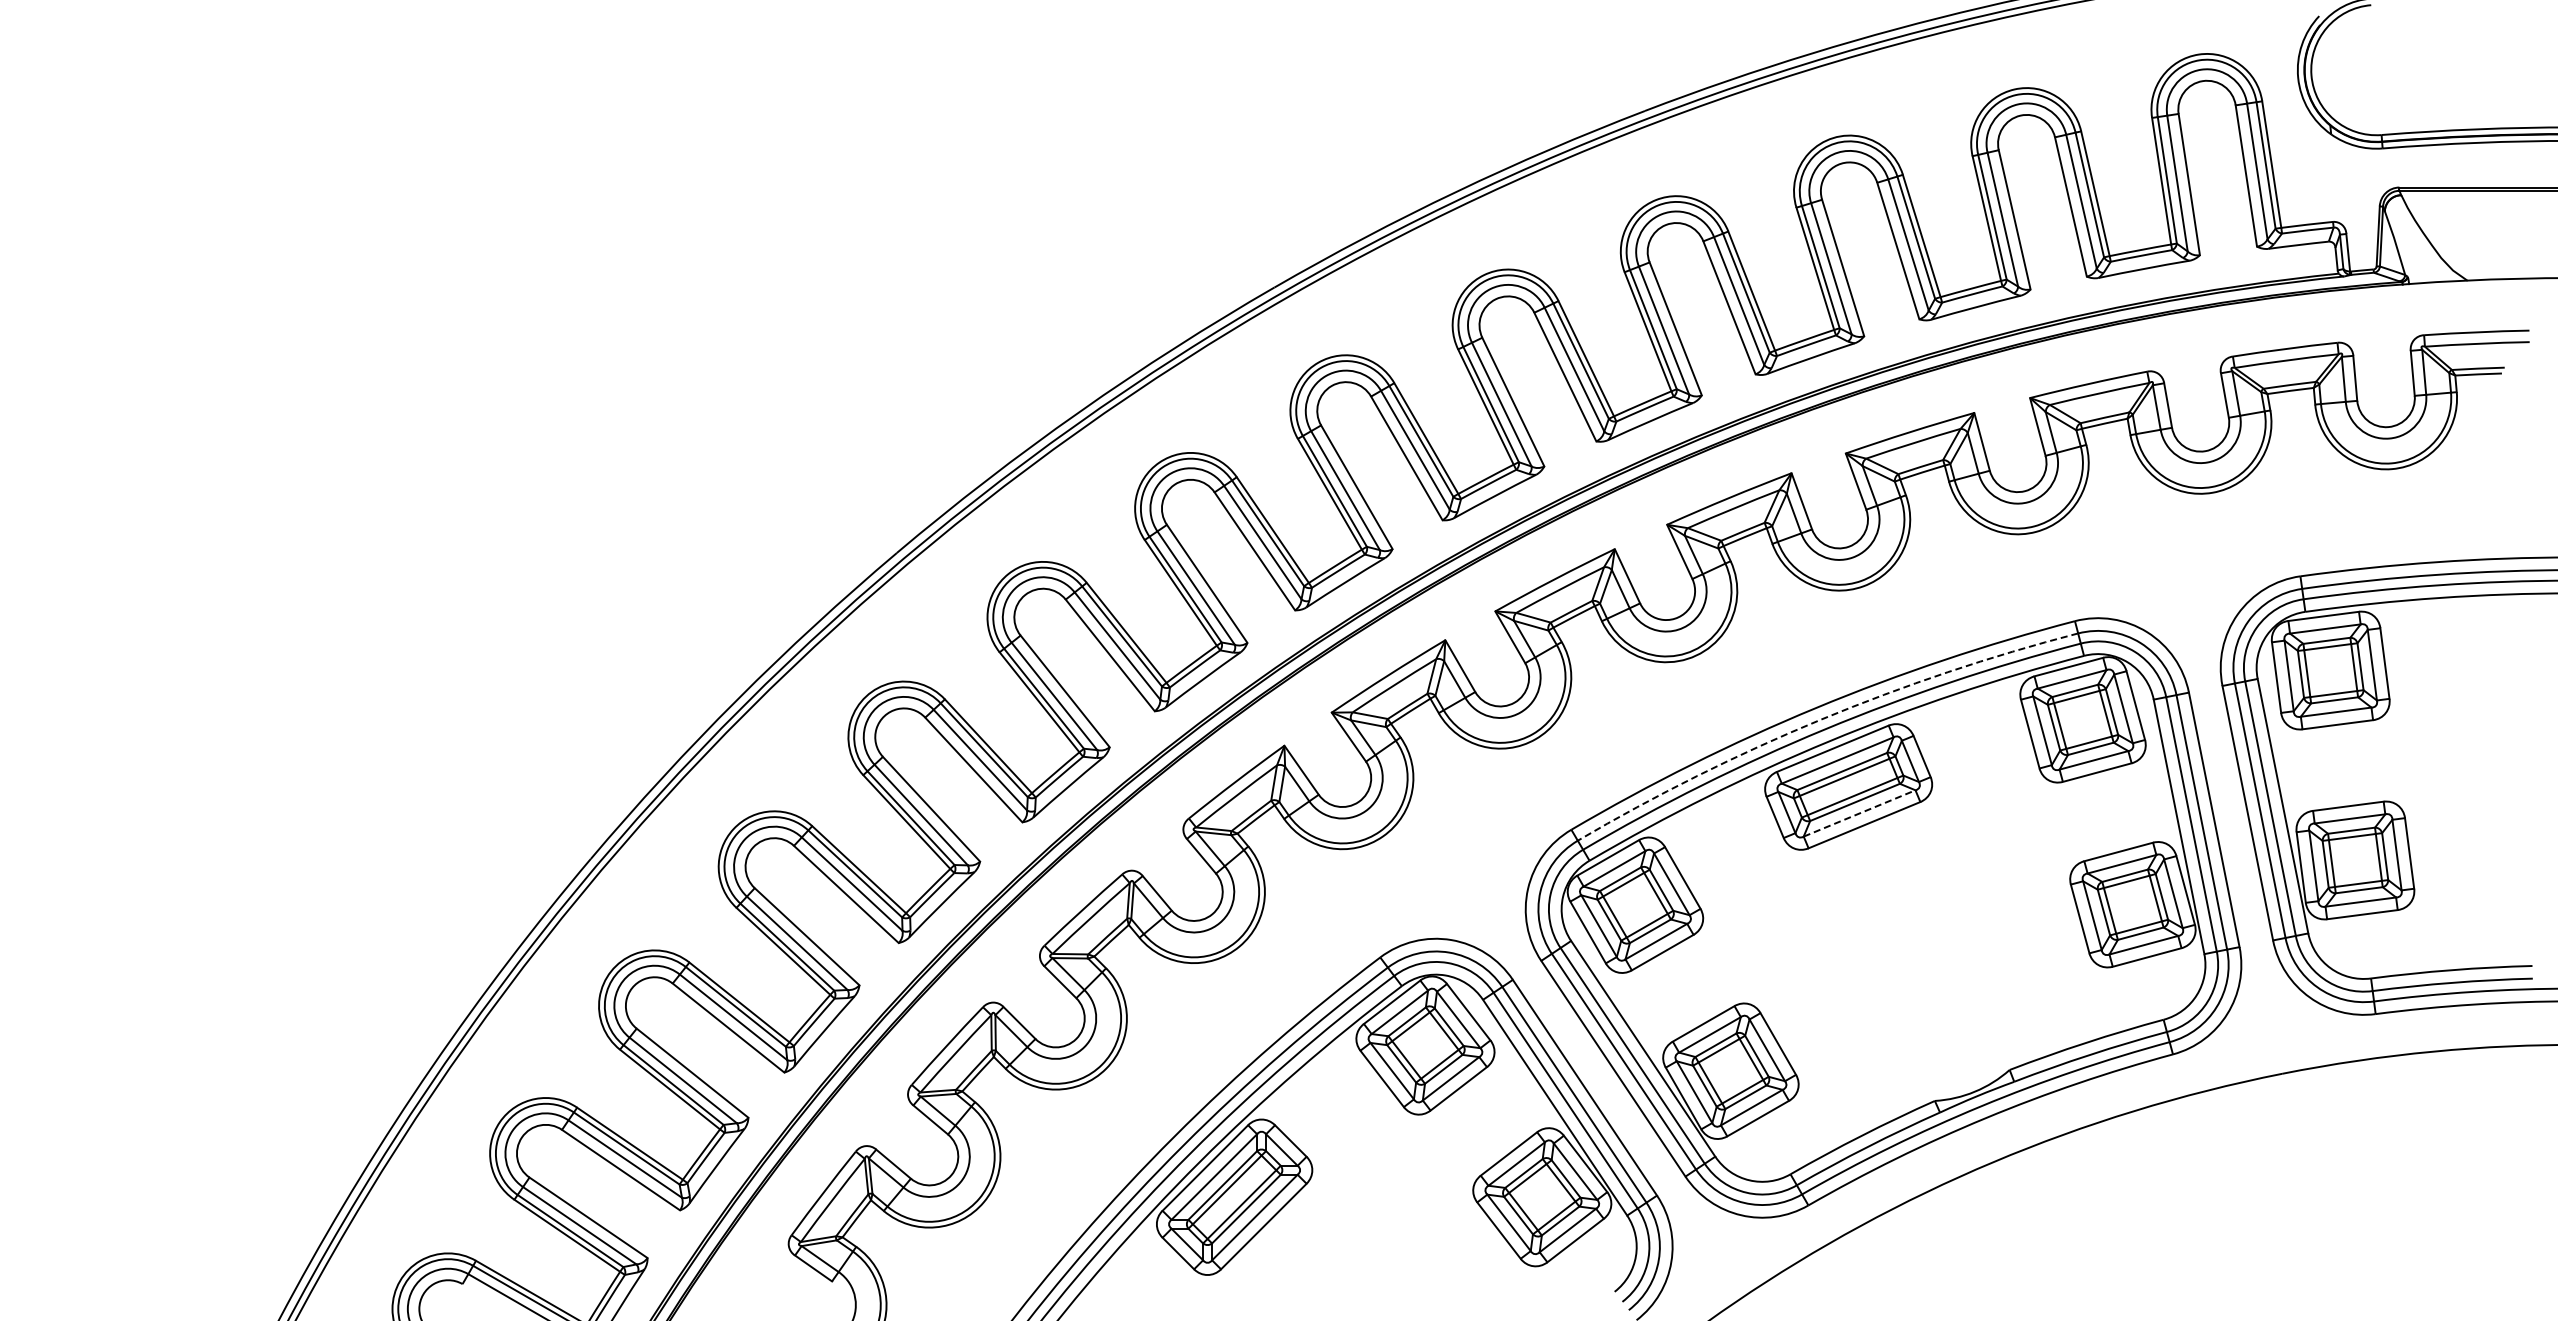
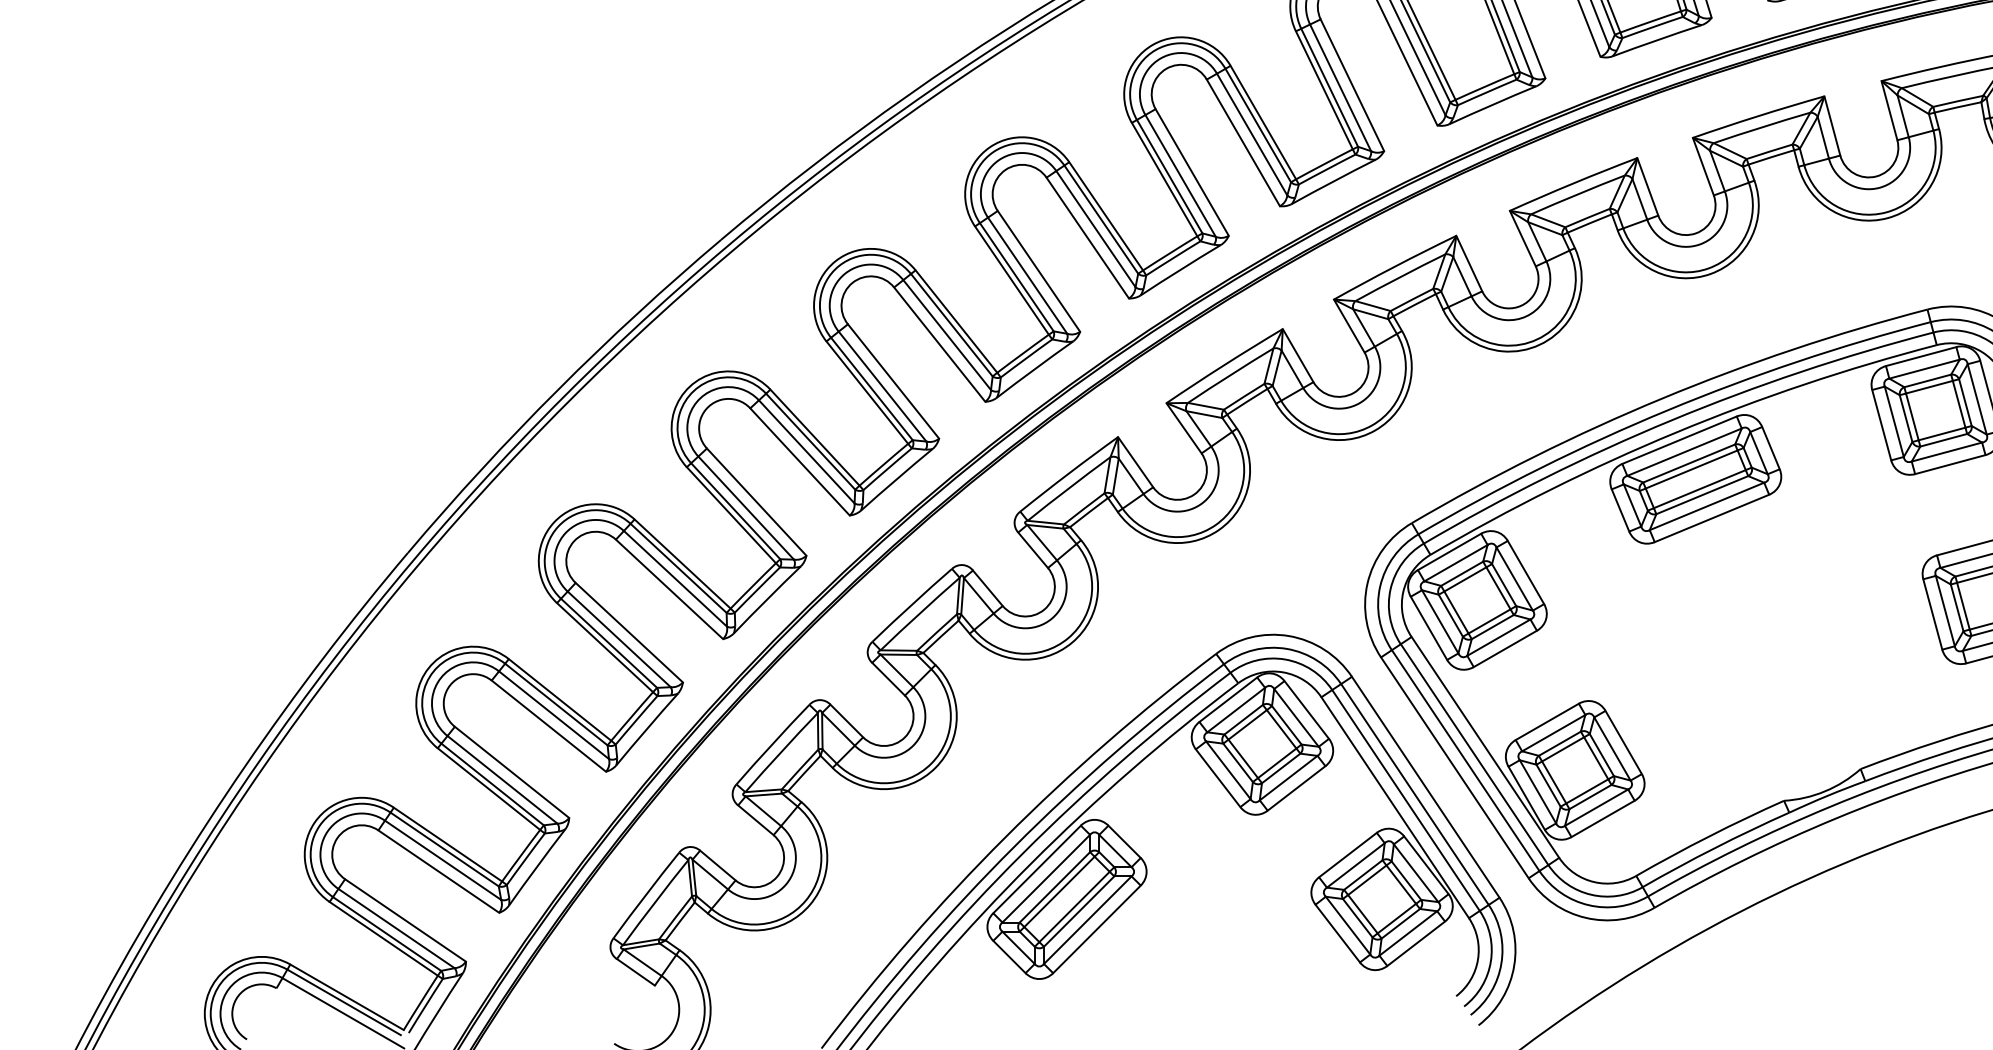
arc: (1820, 719) -> (1666, 410), dashed -> solid
line: (1859, 813) -> (1706, 506), dashed -> solid

